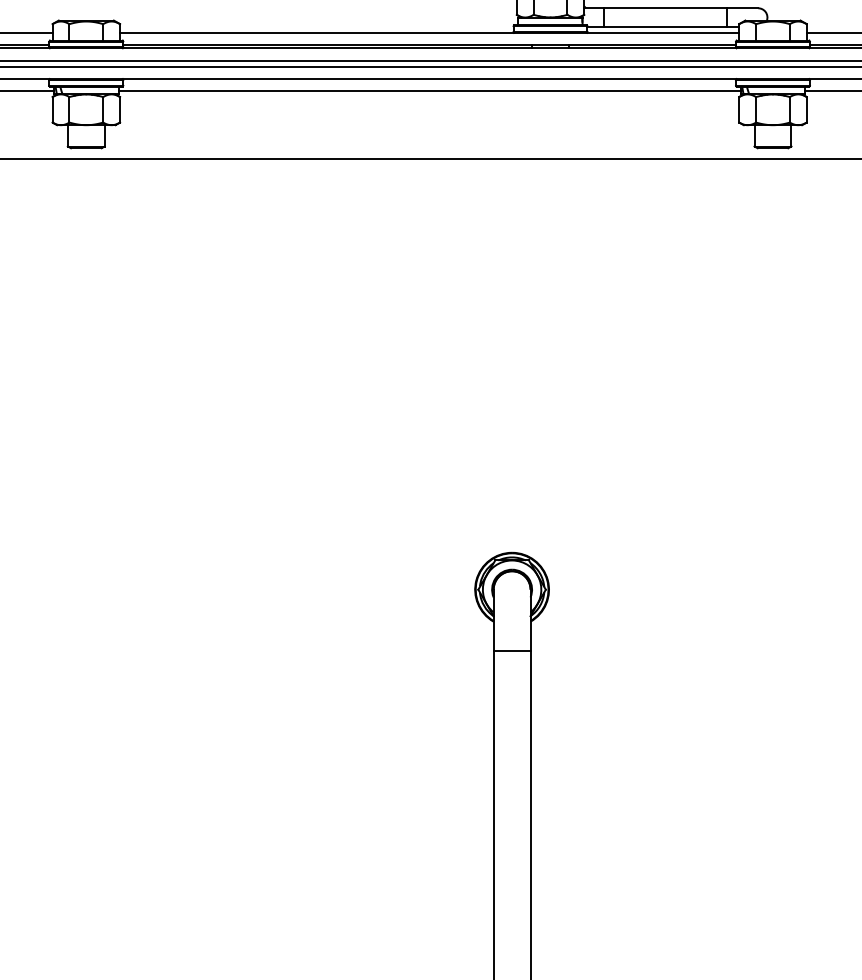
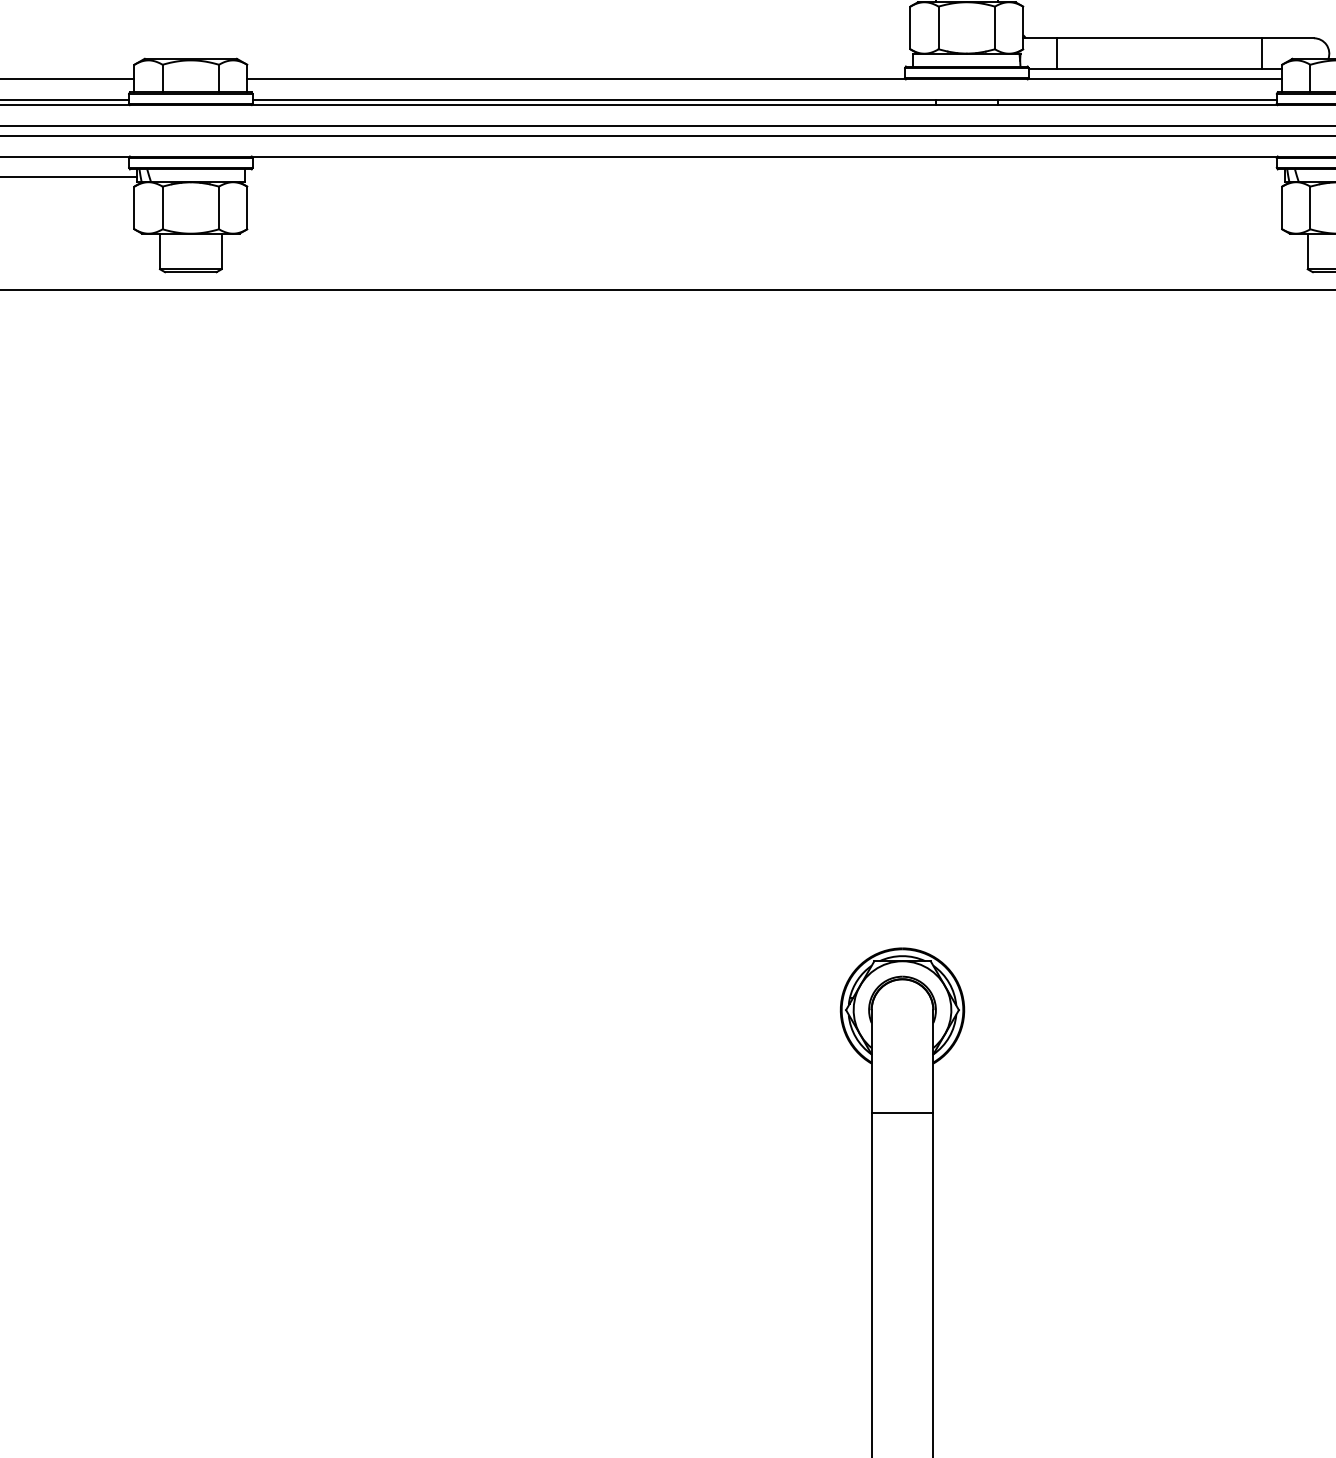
line: (429, 91) -> (764, 177), removed

